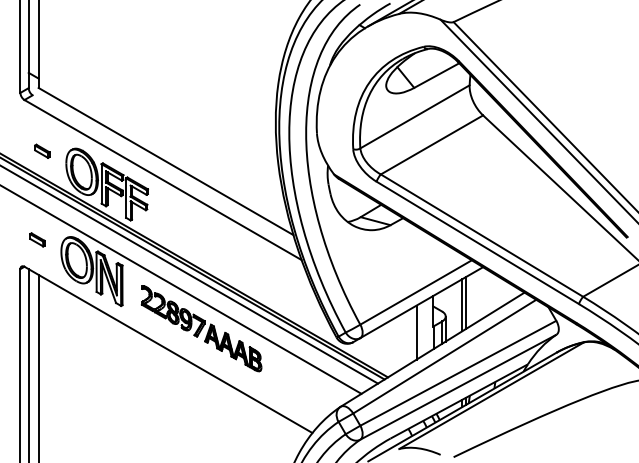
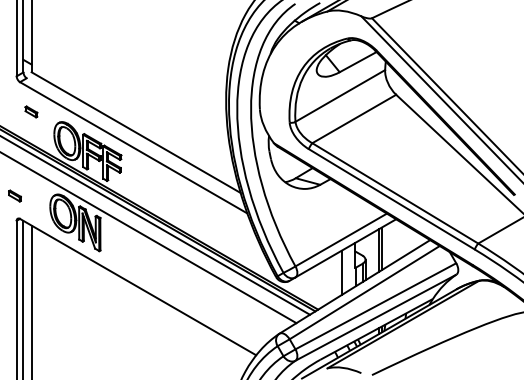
part: (42, 150) -> (31, 111), moved
part: (37, 239) -> (15, 195), moved
part: (201, 328) -> (165, 269), removed

